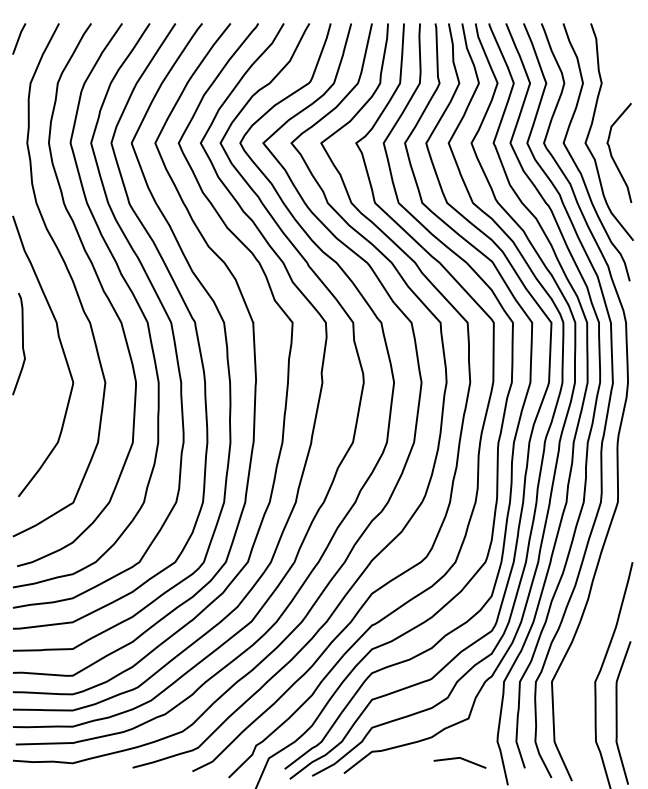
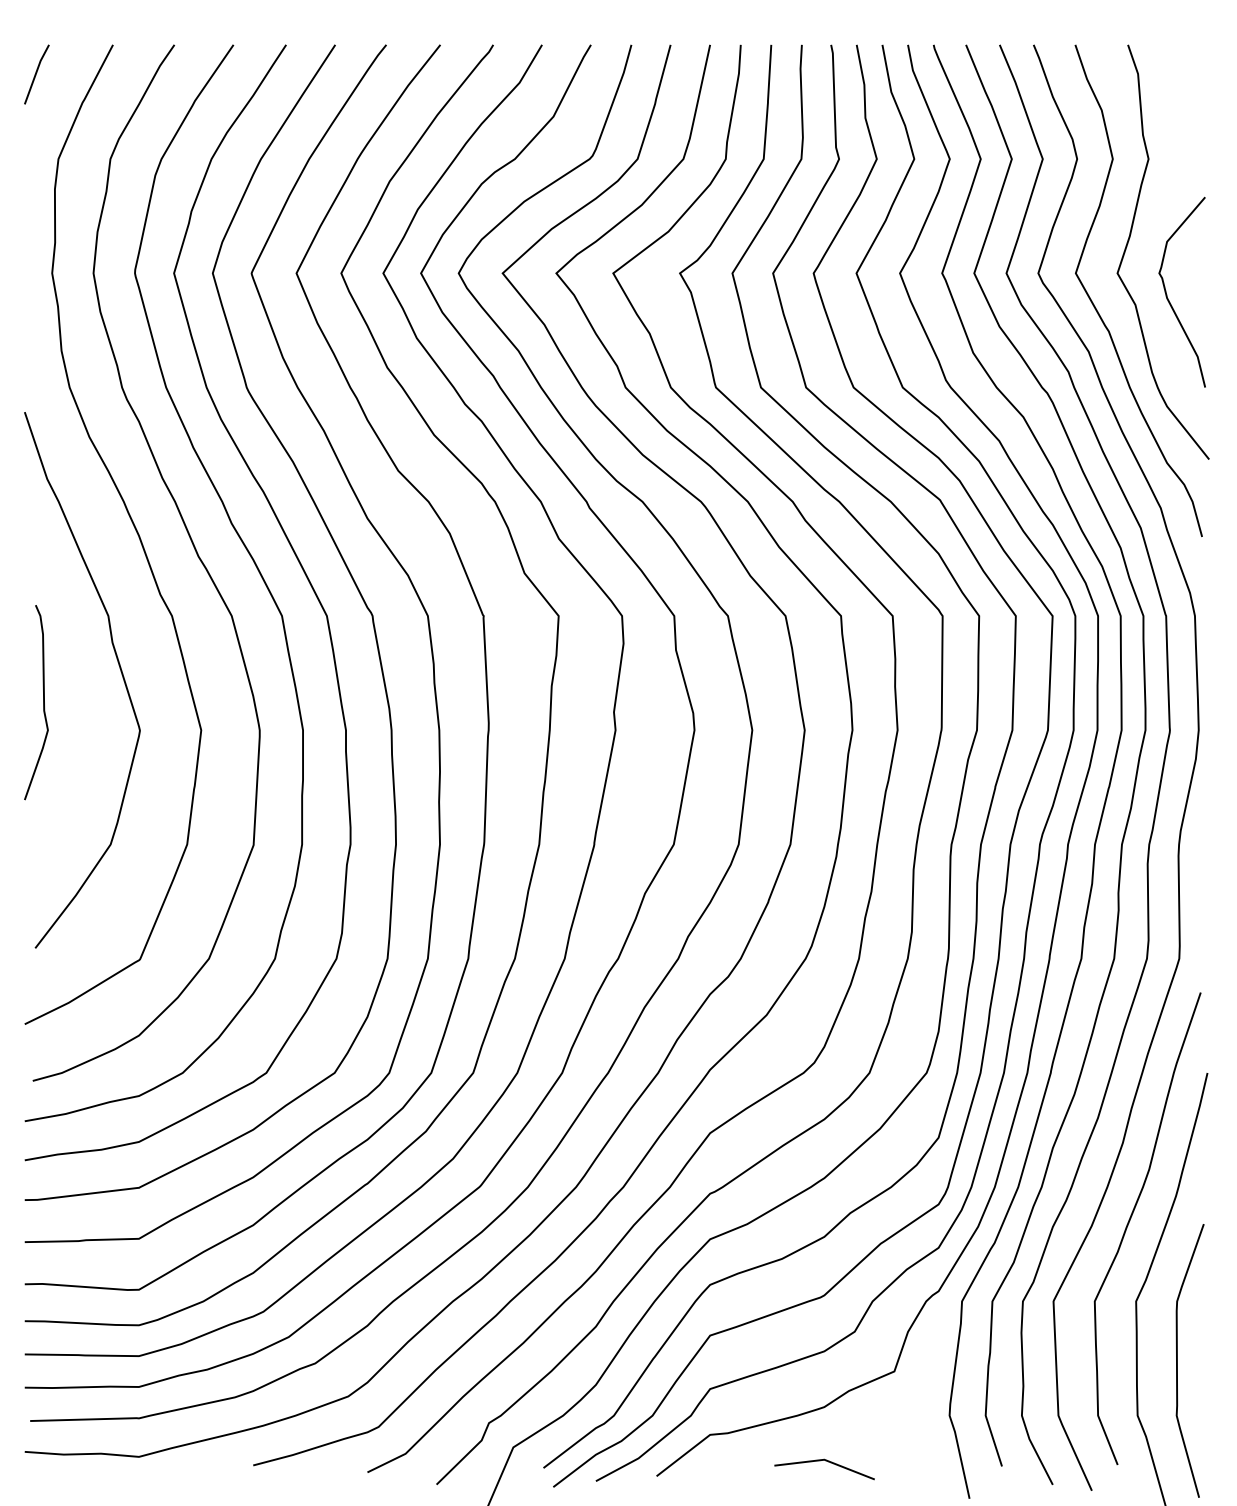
curve: (22, 343) -> (43, 701), moved
curve: (592, 640) -> (1130, 1222), added
line: (461, 759) -> (827, 1462), moved

